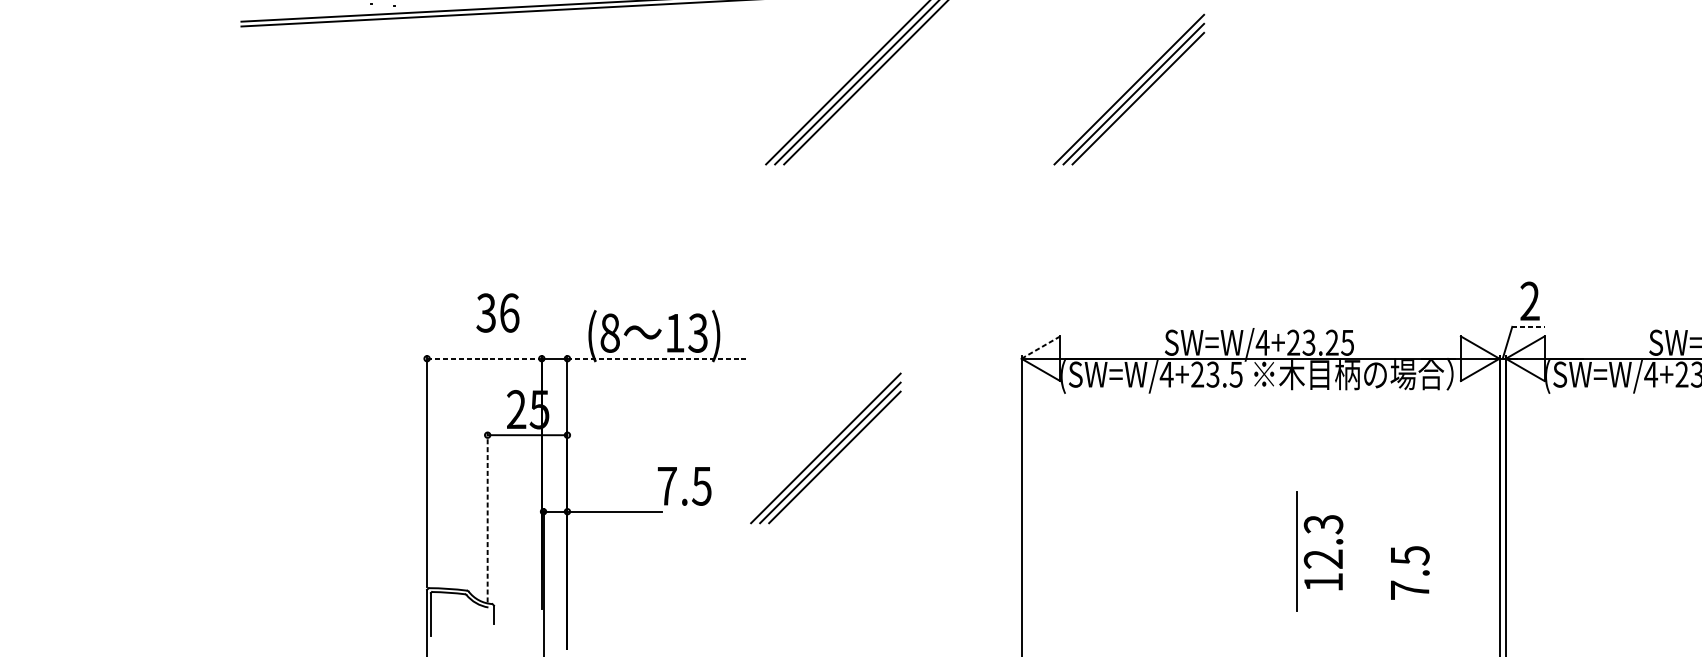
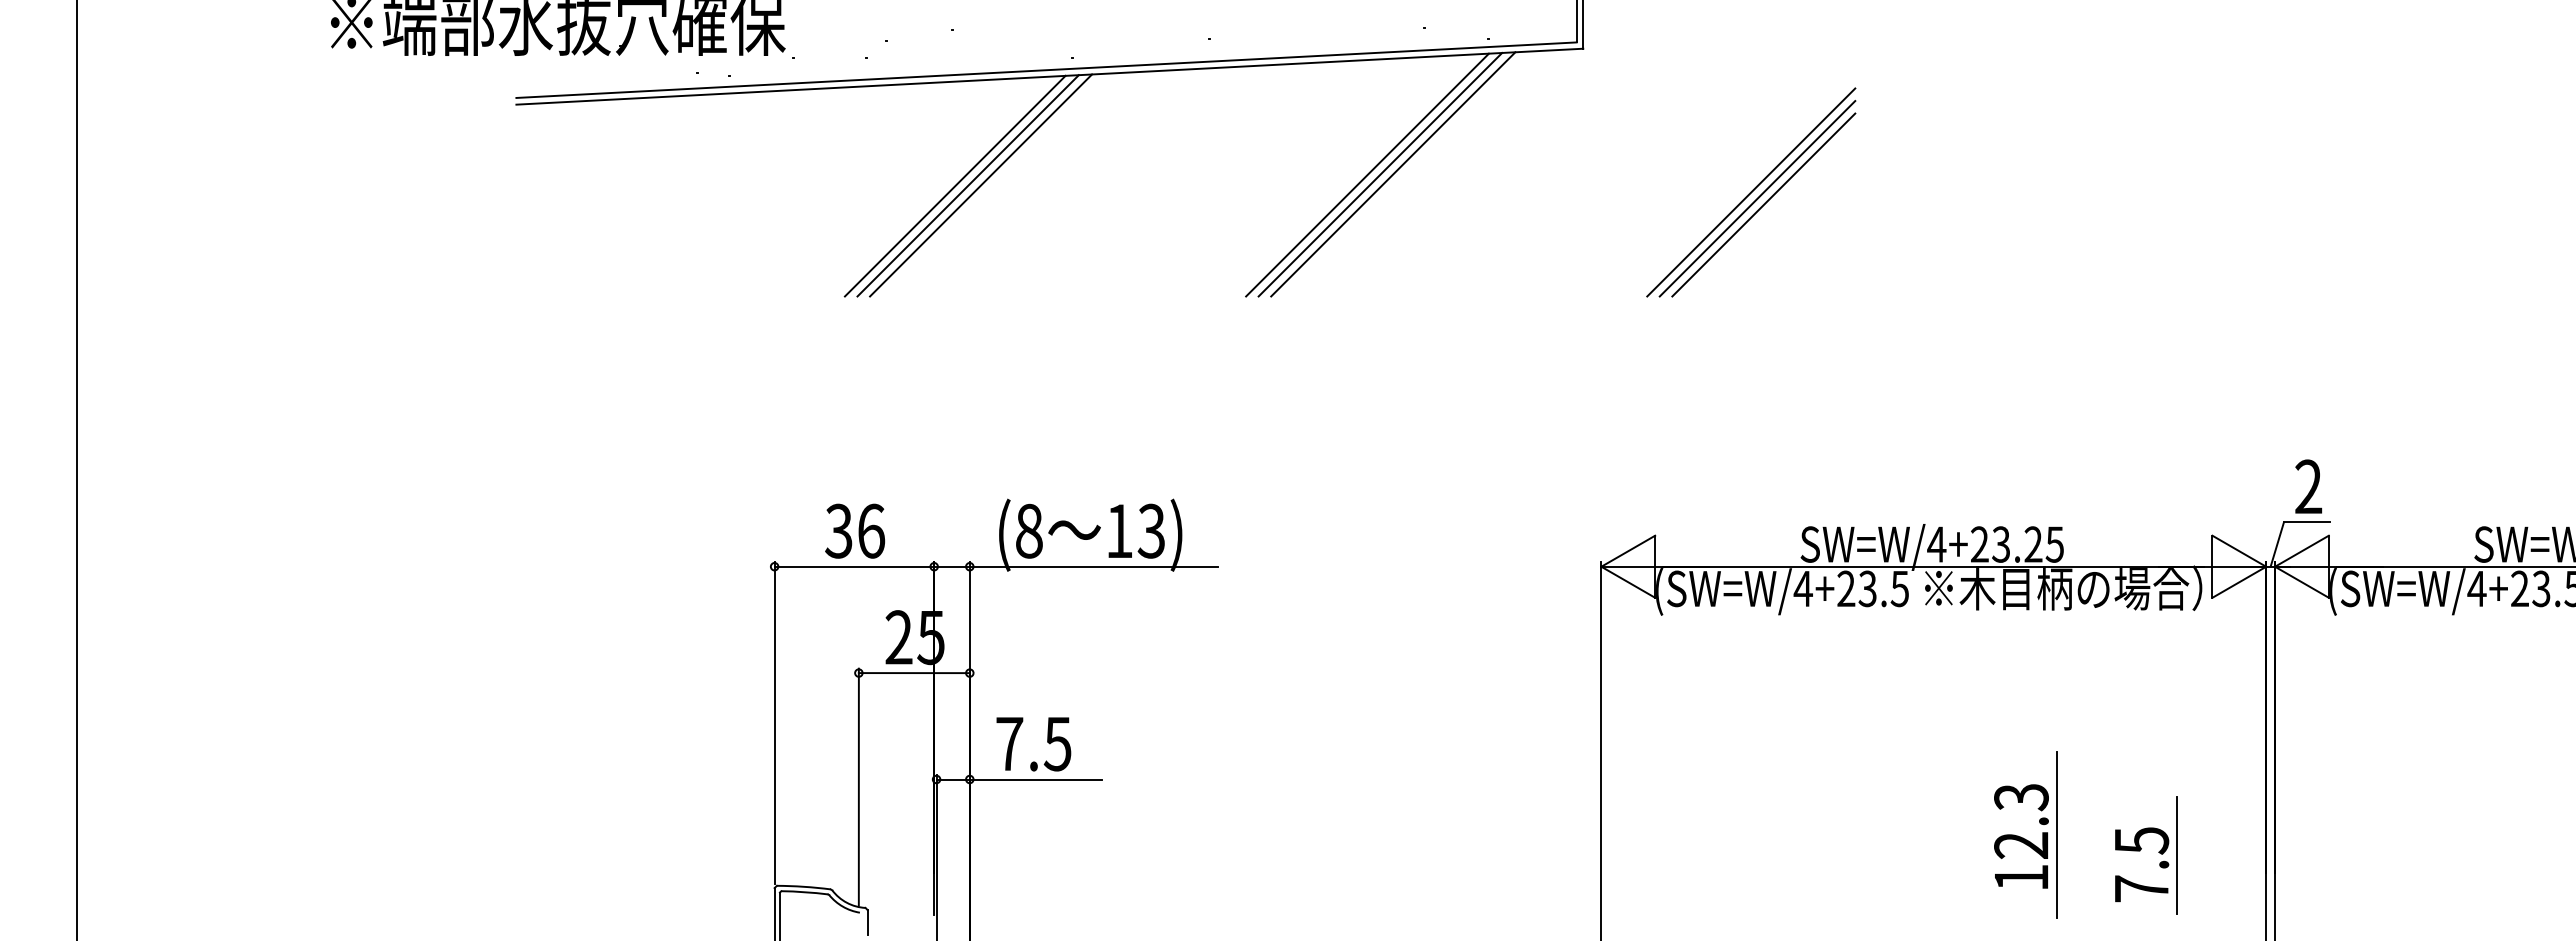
line: (556, 84) -> (954, 185), added
line: (565, 84) -> (967, 185), added
line: (575, 84) -> (981, 185), added
text: (498, 312) -> (855, 530), moved
line: (1529, 326) -> (2307, 522), dashed -> solid
line: (1041, 347) -> (1628, 551), dashed -> solid
line: (484, 358) -> (854, 566), dashed -> solid
line: (657, 358) -> (1094, 566), dashed -> solid
part: (826, 448) -> (1329, 691), removed
text: (684, 486) -> (1033, 744), moved
line: (487, 517) -> (858, 787), dashed -> solid
line: (1297, 551) -> (2056, 834), moved
line: (1435, 565) -> (2177, 854), added

